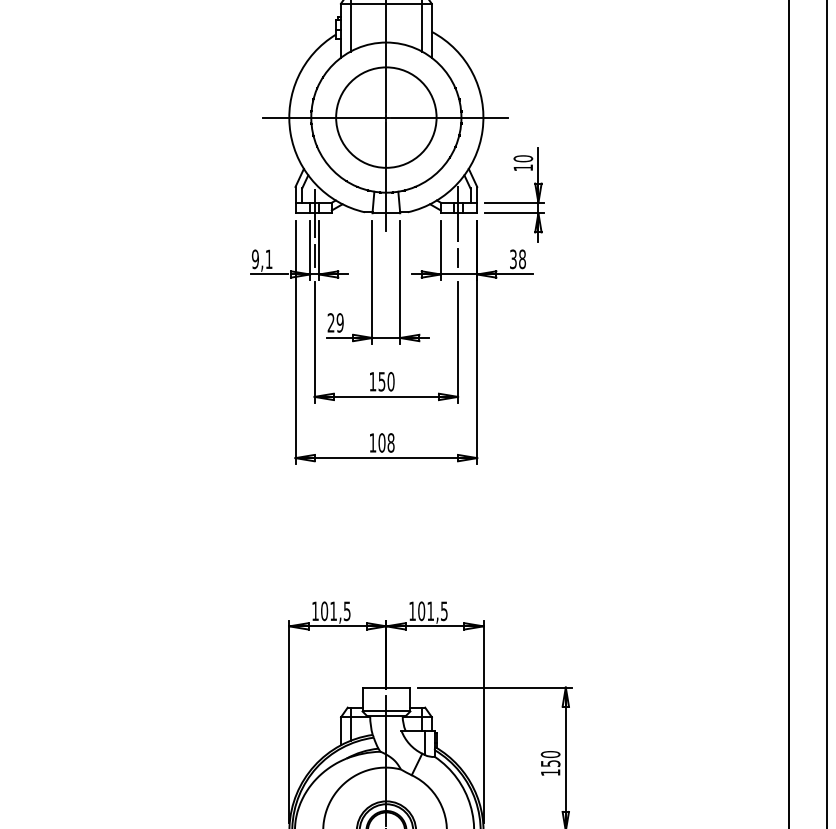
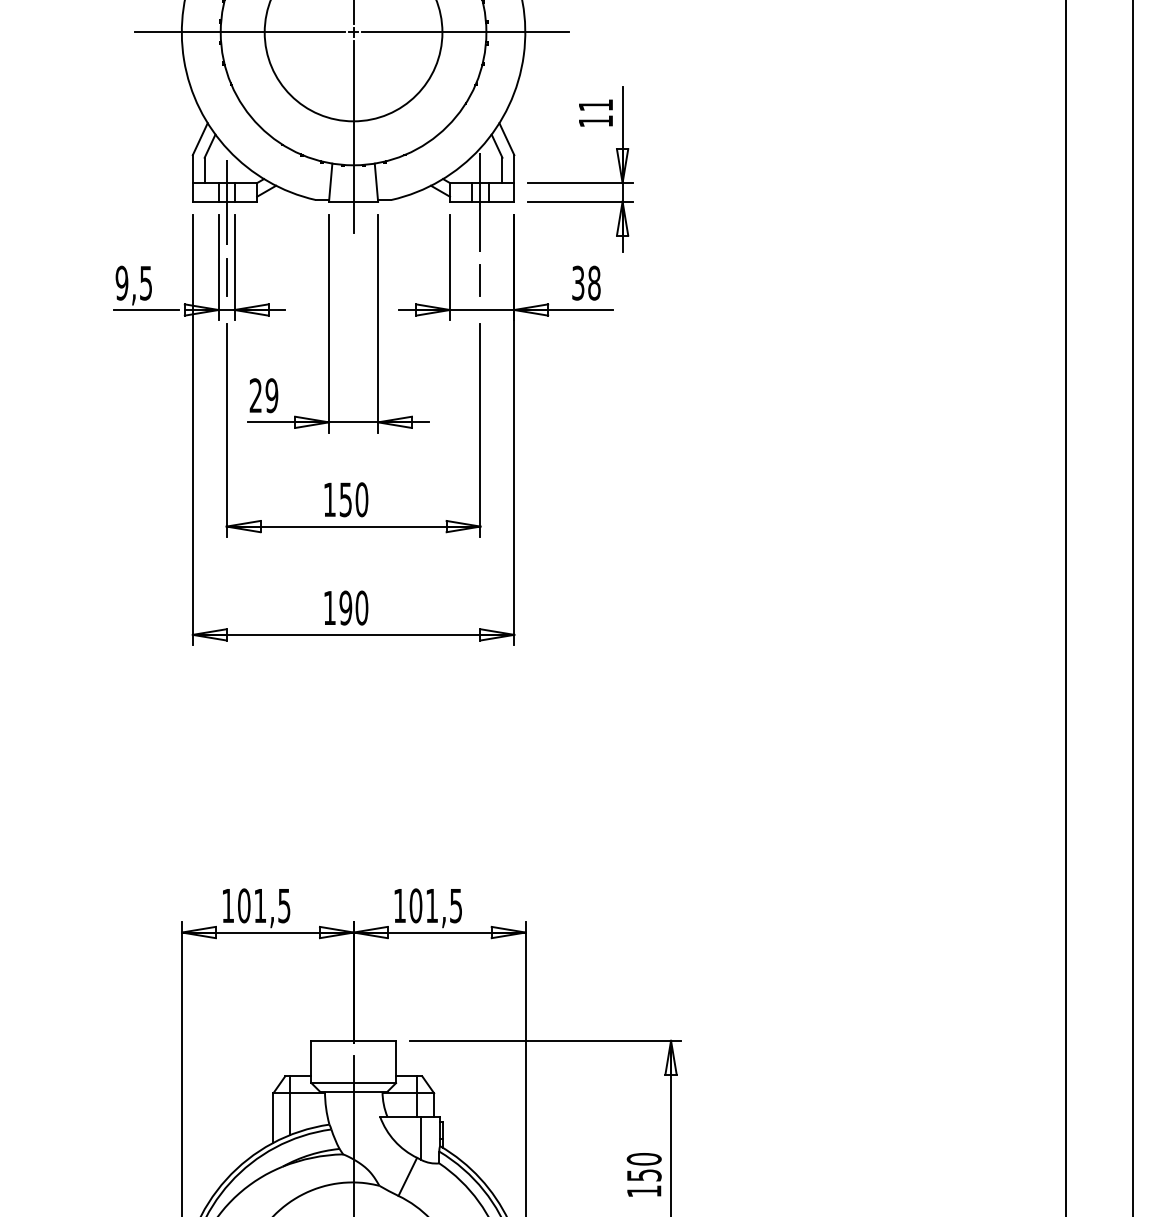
text: (523, 158) -> (596, 104), 10 -> 11
text: (268, 259) -> (145, 283), 9,1 -> 9,5
text: (386, 442) -> (353, 607), 108 -> 190

